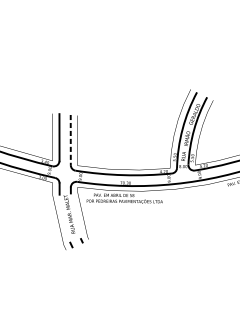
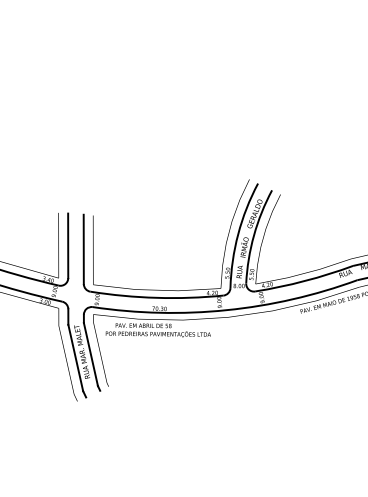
line: (70, 140) -> (83, 249), dashed -> solid
line: (75, 216) -> (90, 354), added
line: (64, 218) -> (75, 357), added

